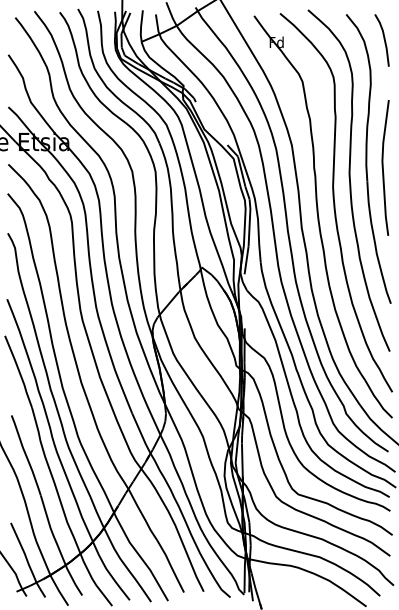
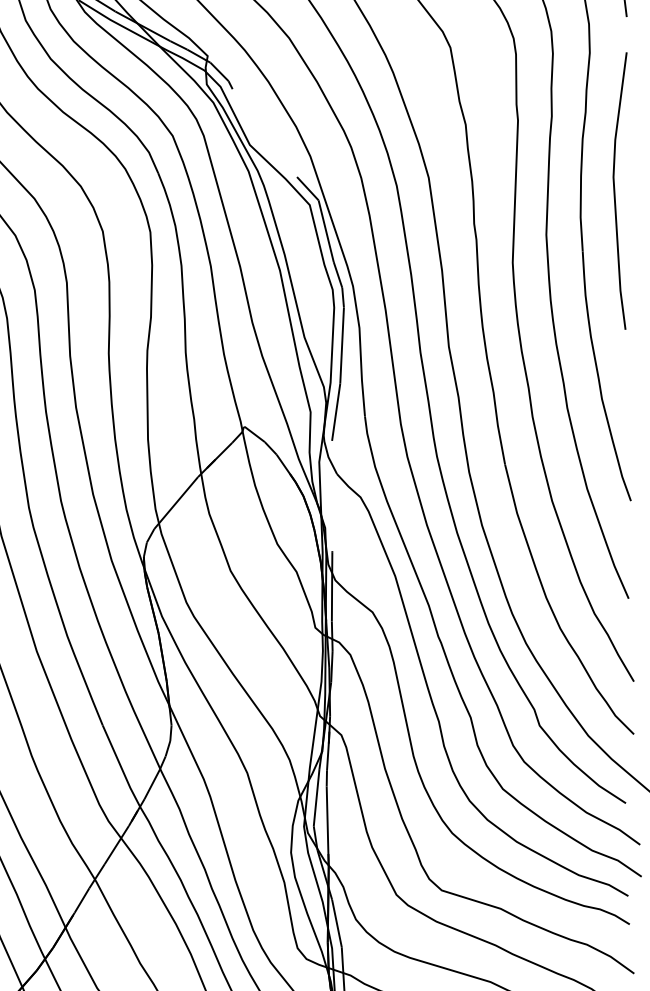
line: (383, 167) -> (615, 190), moved

